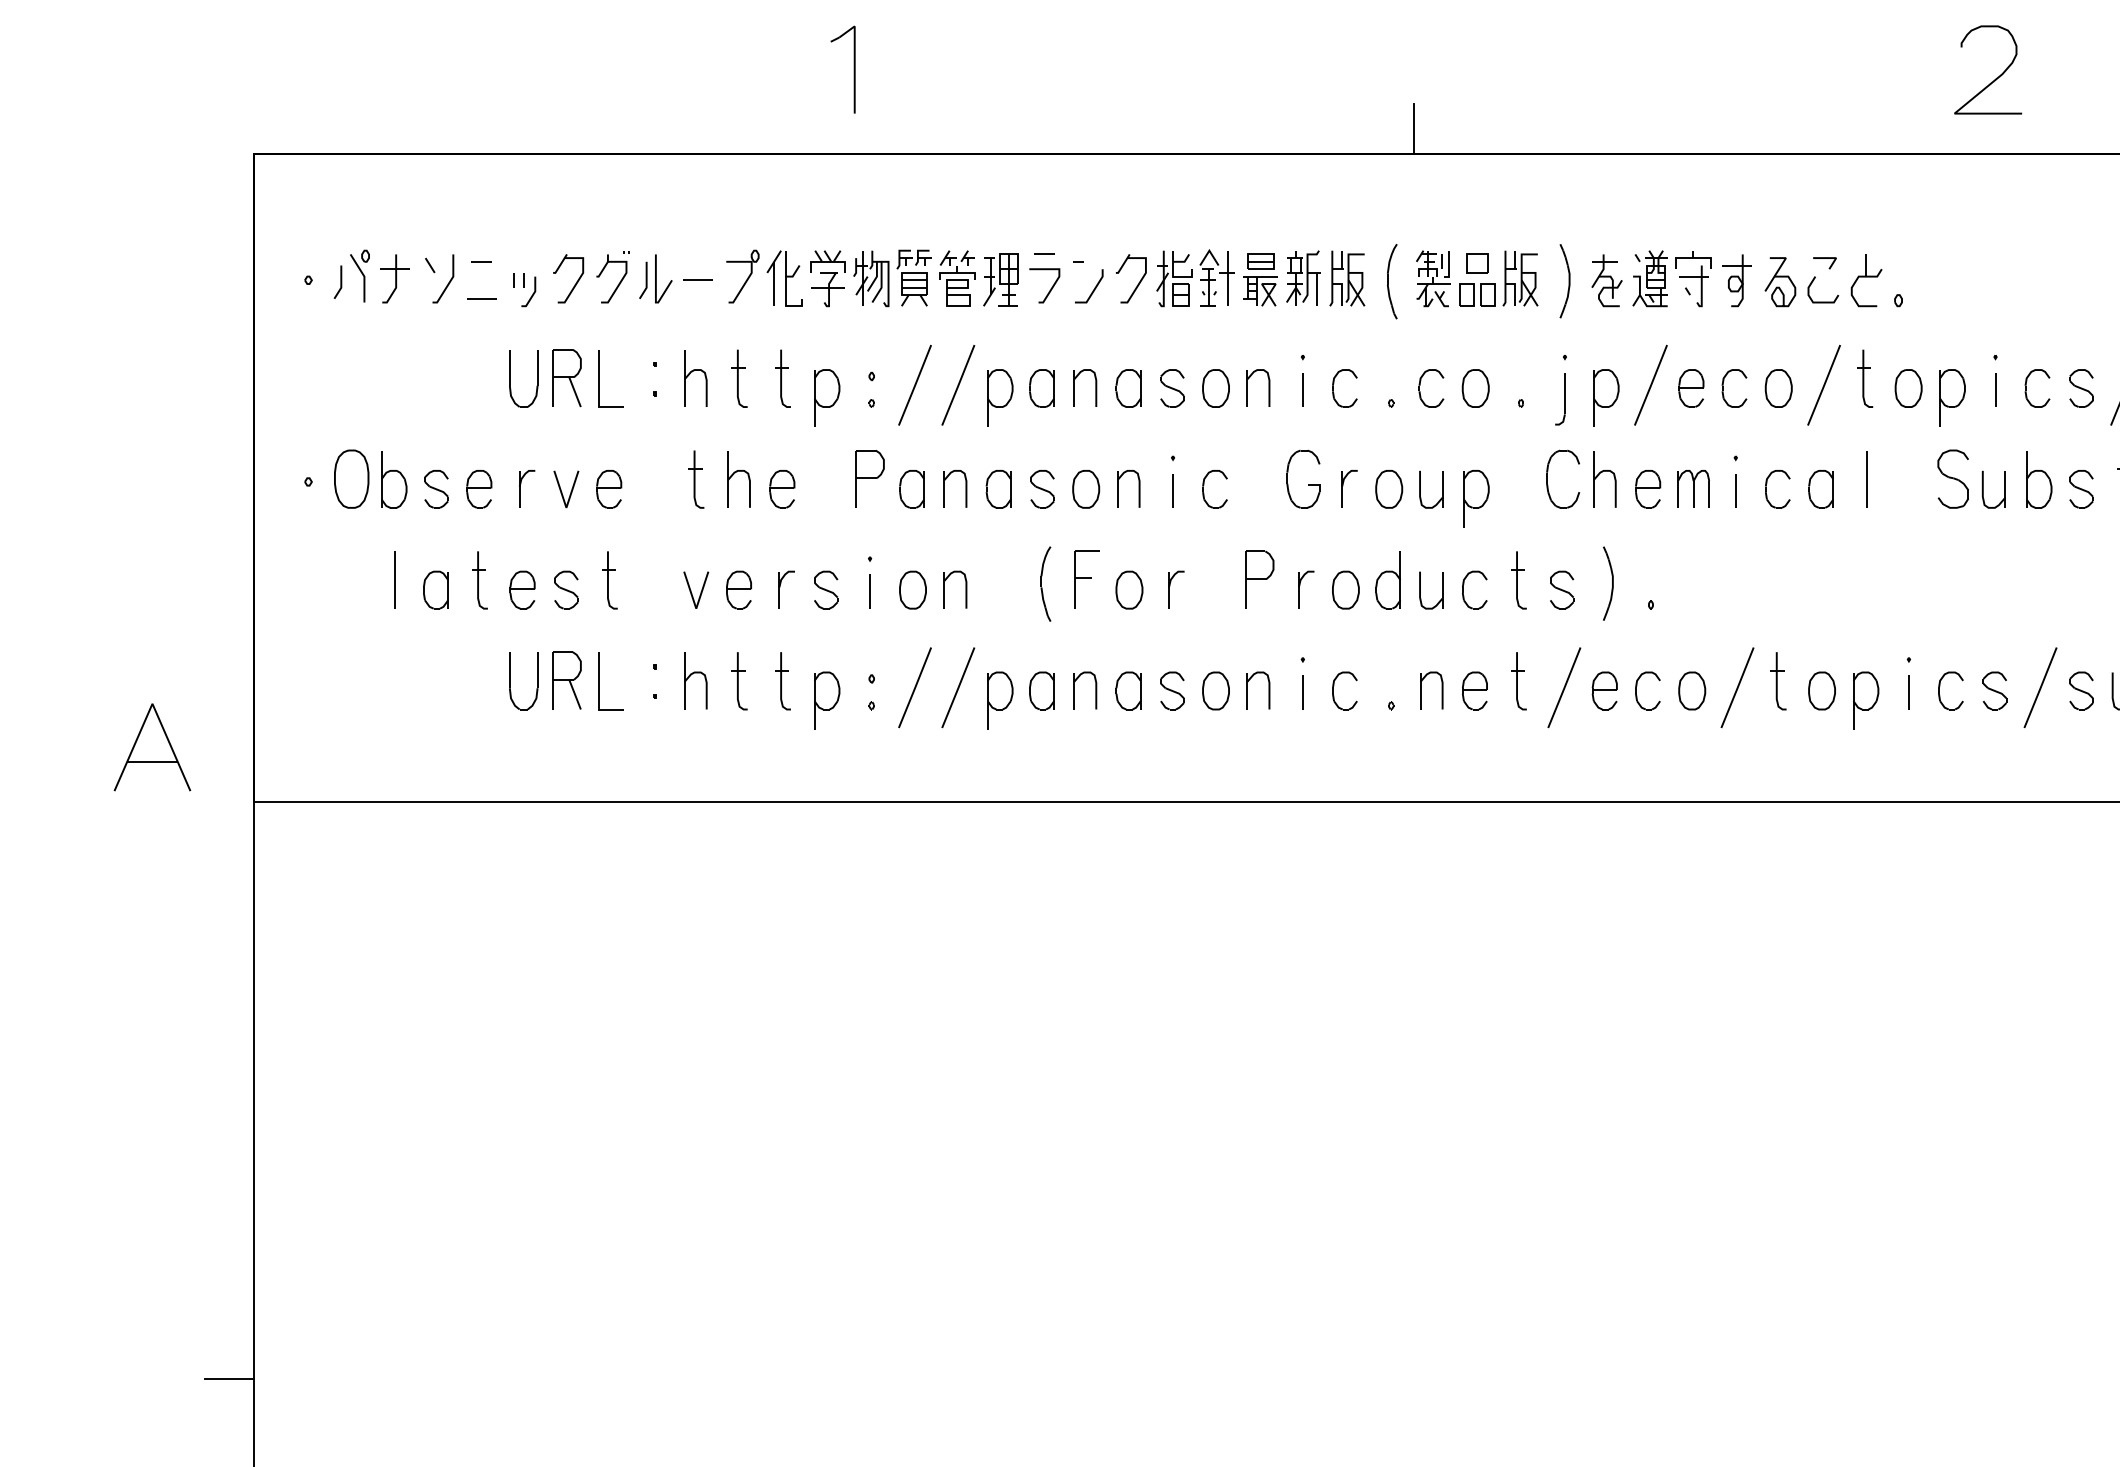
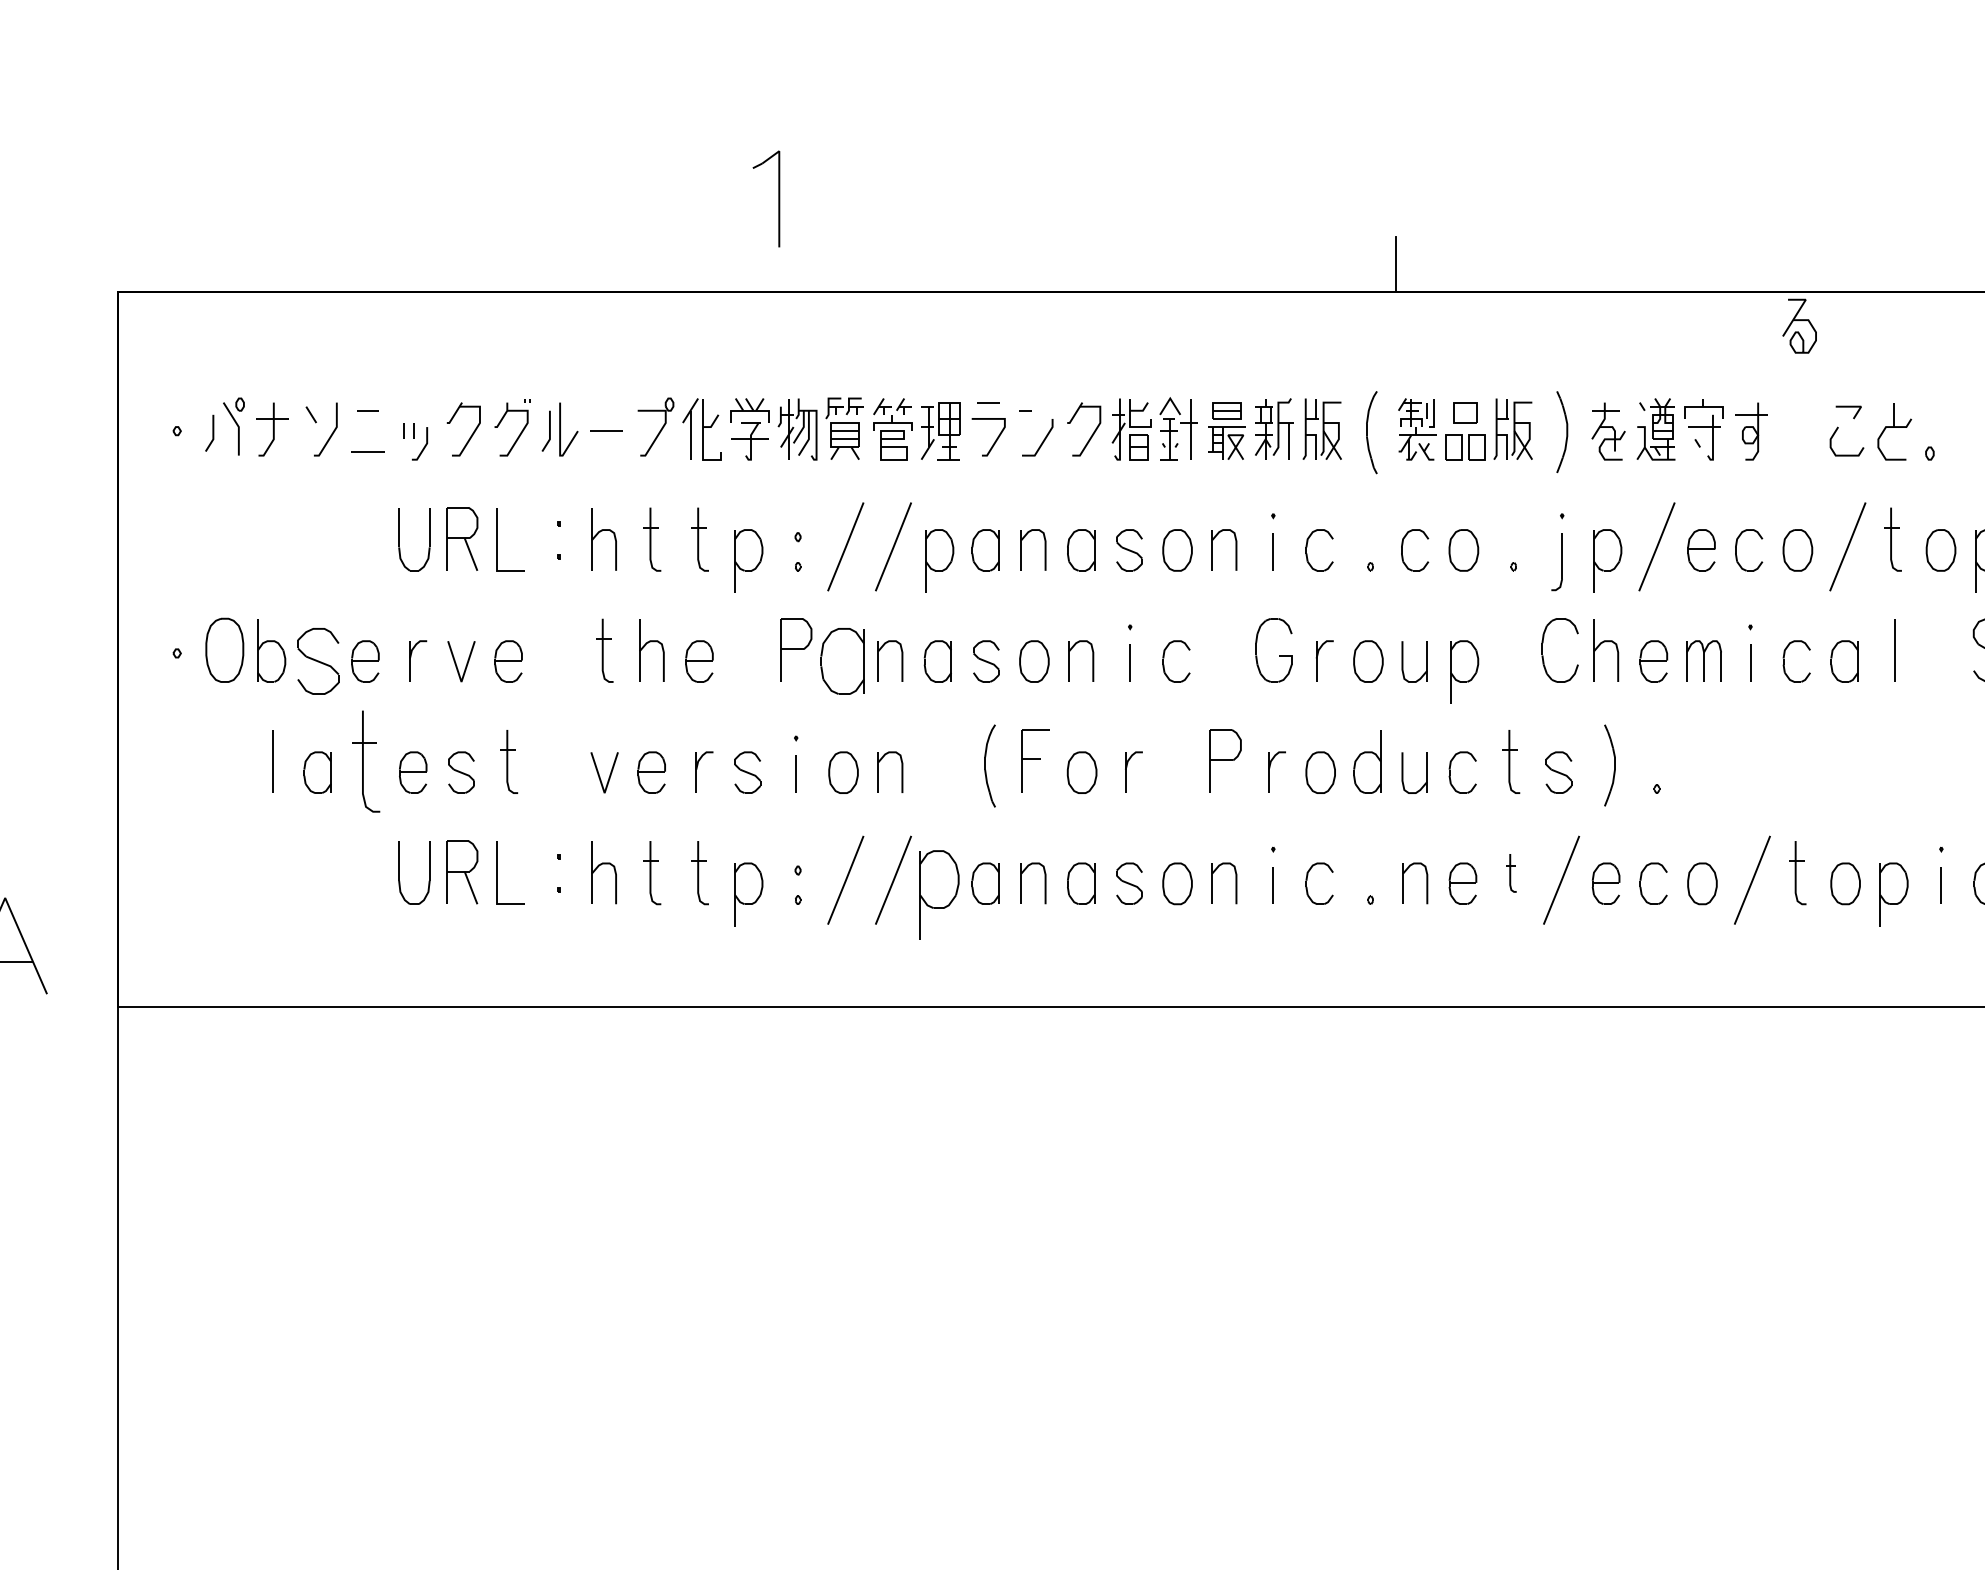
part: (1780, 282) -> (1799, 326), moved
part: (436, 489) -> (318, 661), size x1.6
part: (911, 489) -> (841, 661), size x1.6
part: (479, 580) -> (365, 762), size x1.6
part: (1518, 681) -> (1510, 873), size x0.6
part: (1000, 700) -> (939, 894), size x1.4

